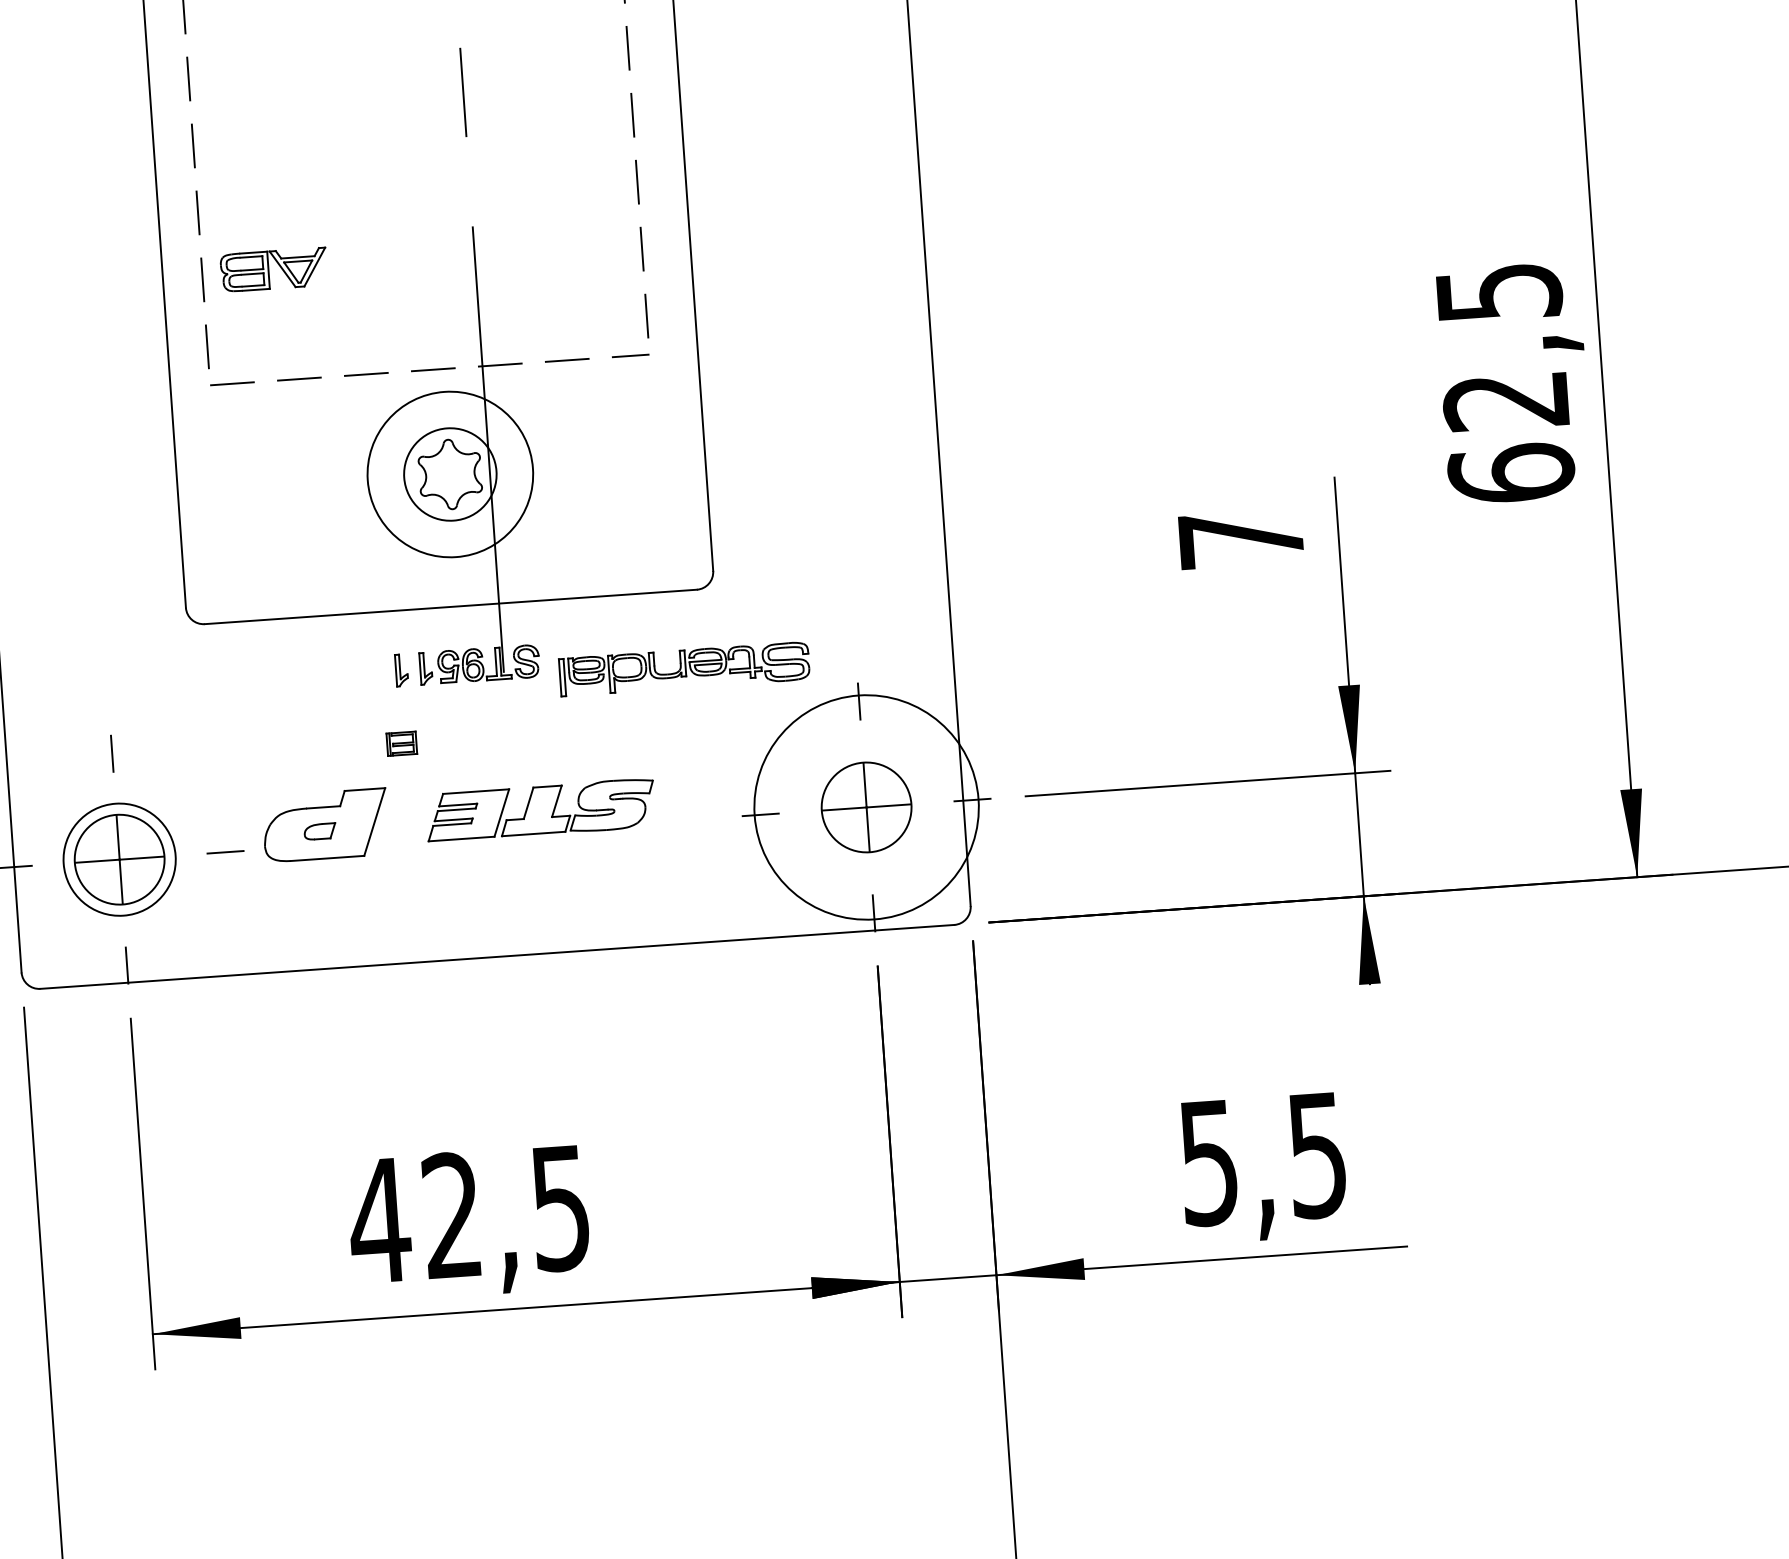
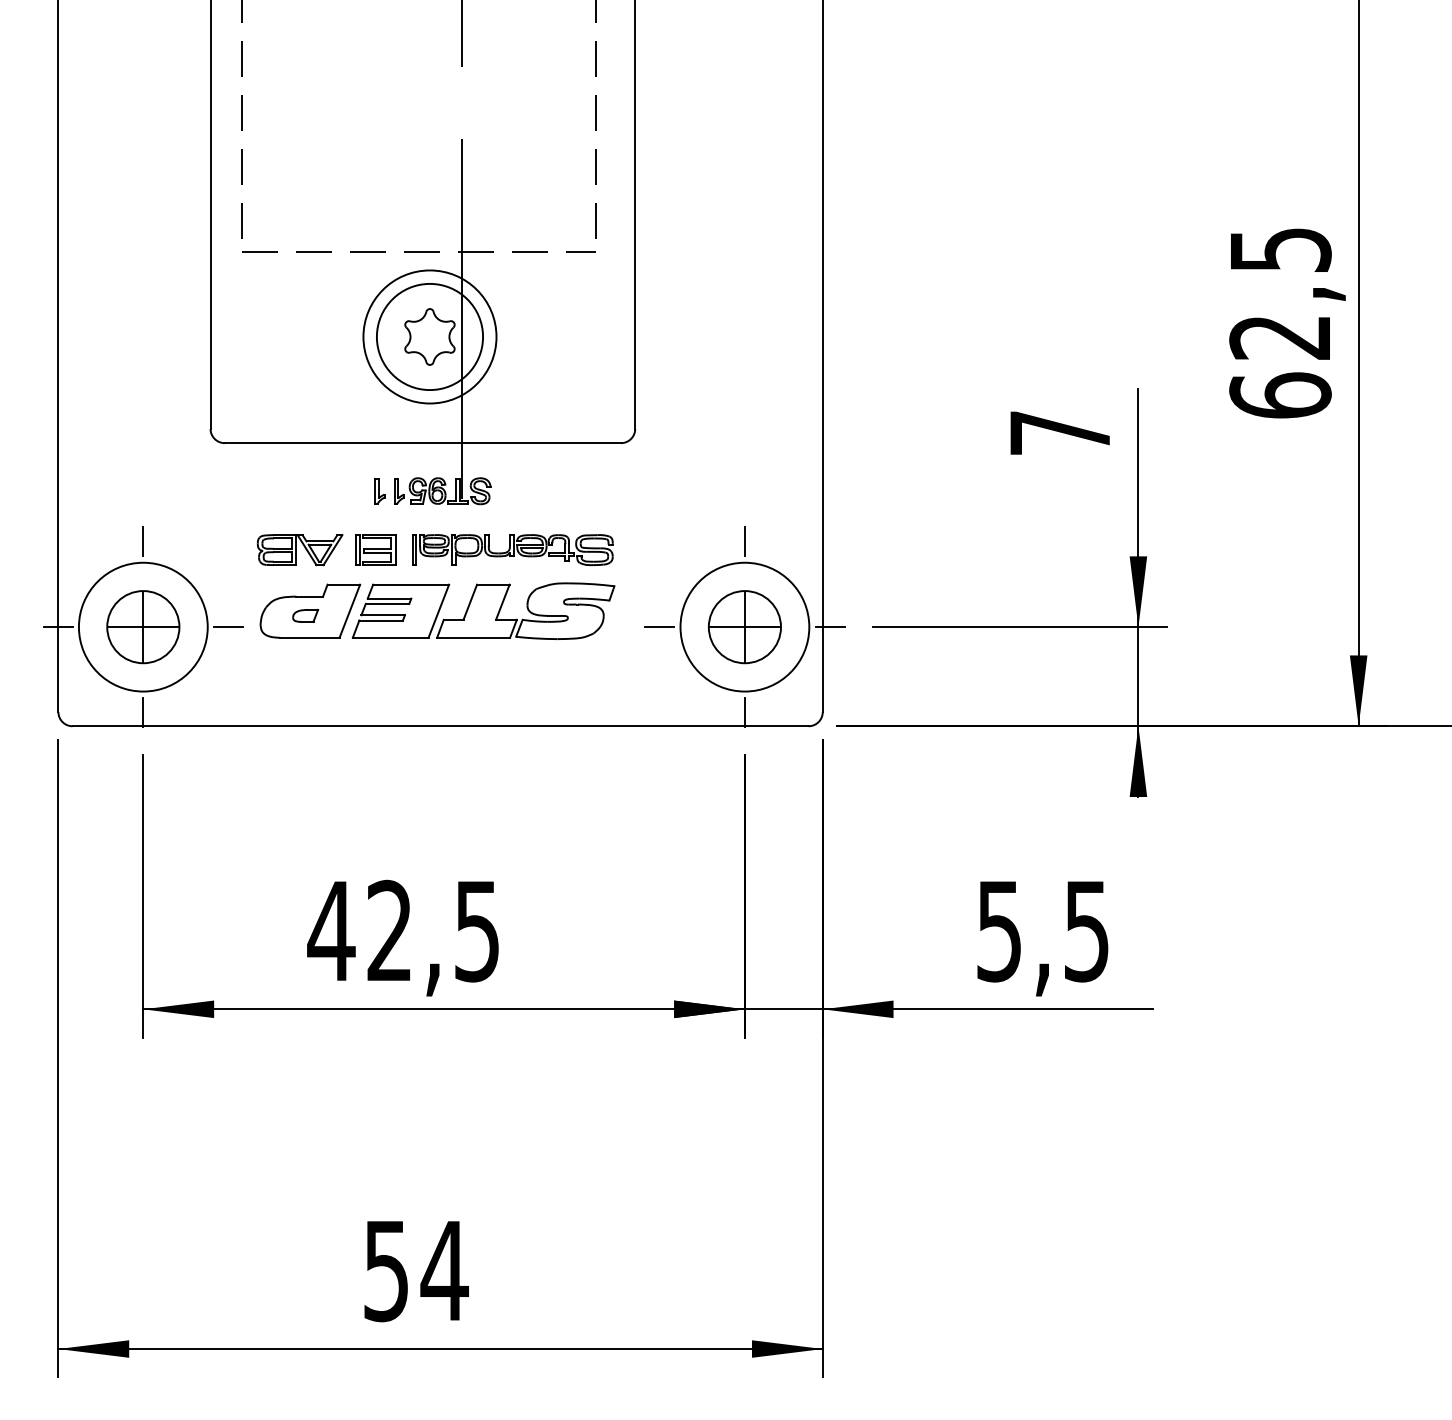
part: (273, 270) -> (299, 550), moved
circle: (449, 473) -> (429, 336), size x1.43
part: (684, 668) -> (512, 549), moved
part: (401, 743) -> (375, 549), size x1.67
circle: (866, 806) -> (744, 626), size x0.71
part: (540, 809) -> (483, 610), size x1.43
circle: (118, 858) -> (142, 626), size x1.43

